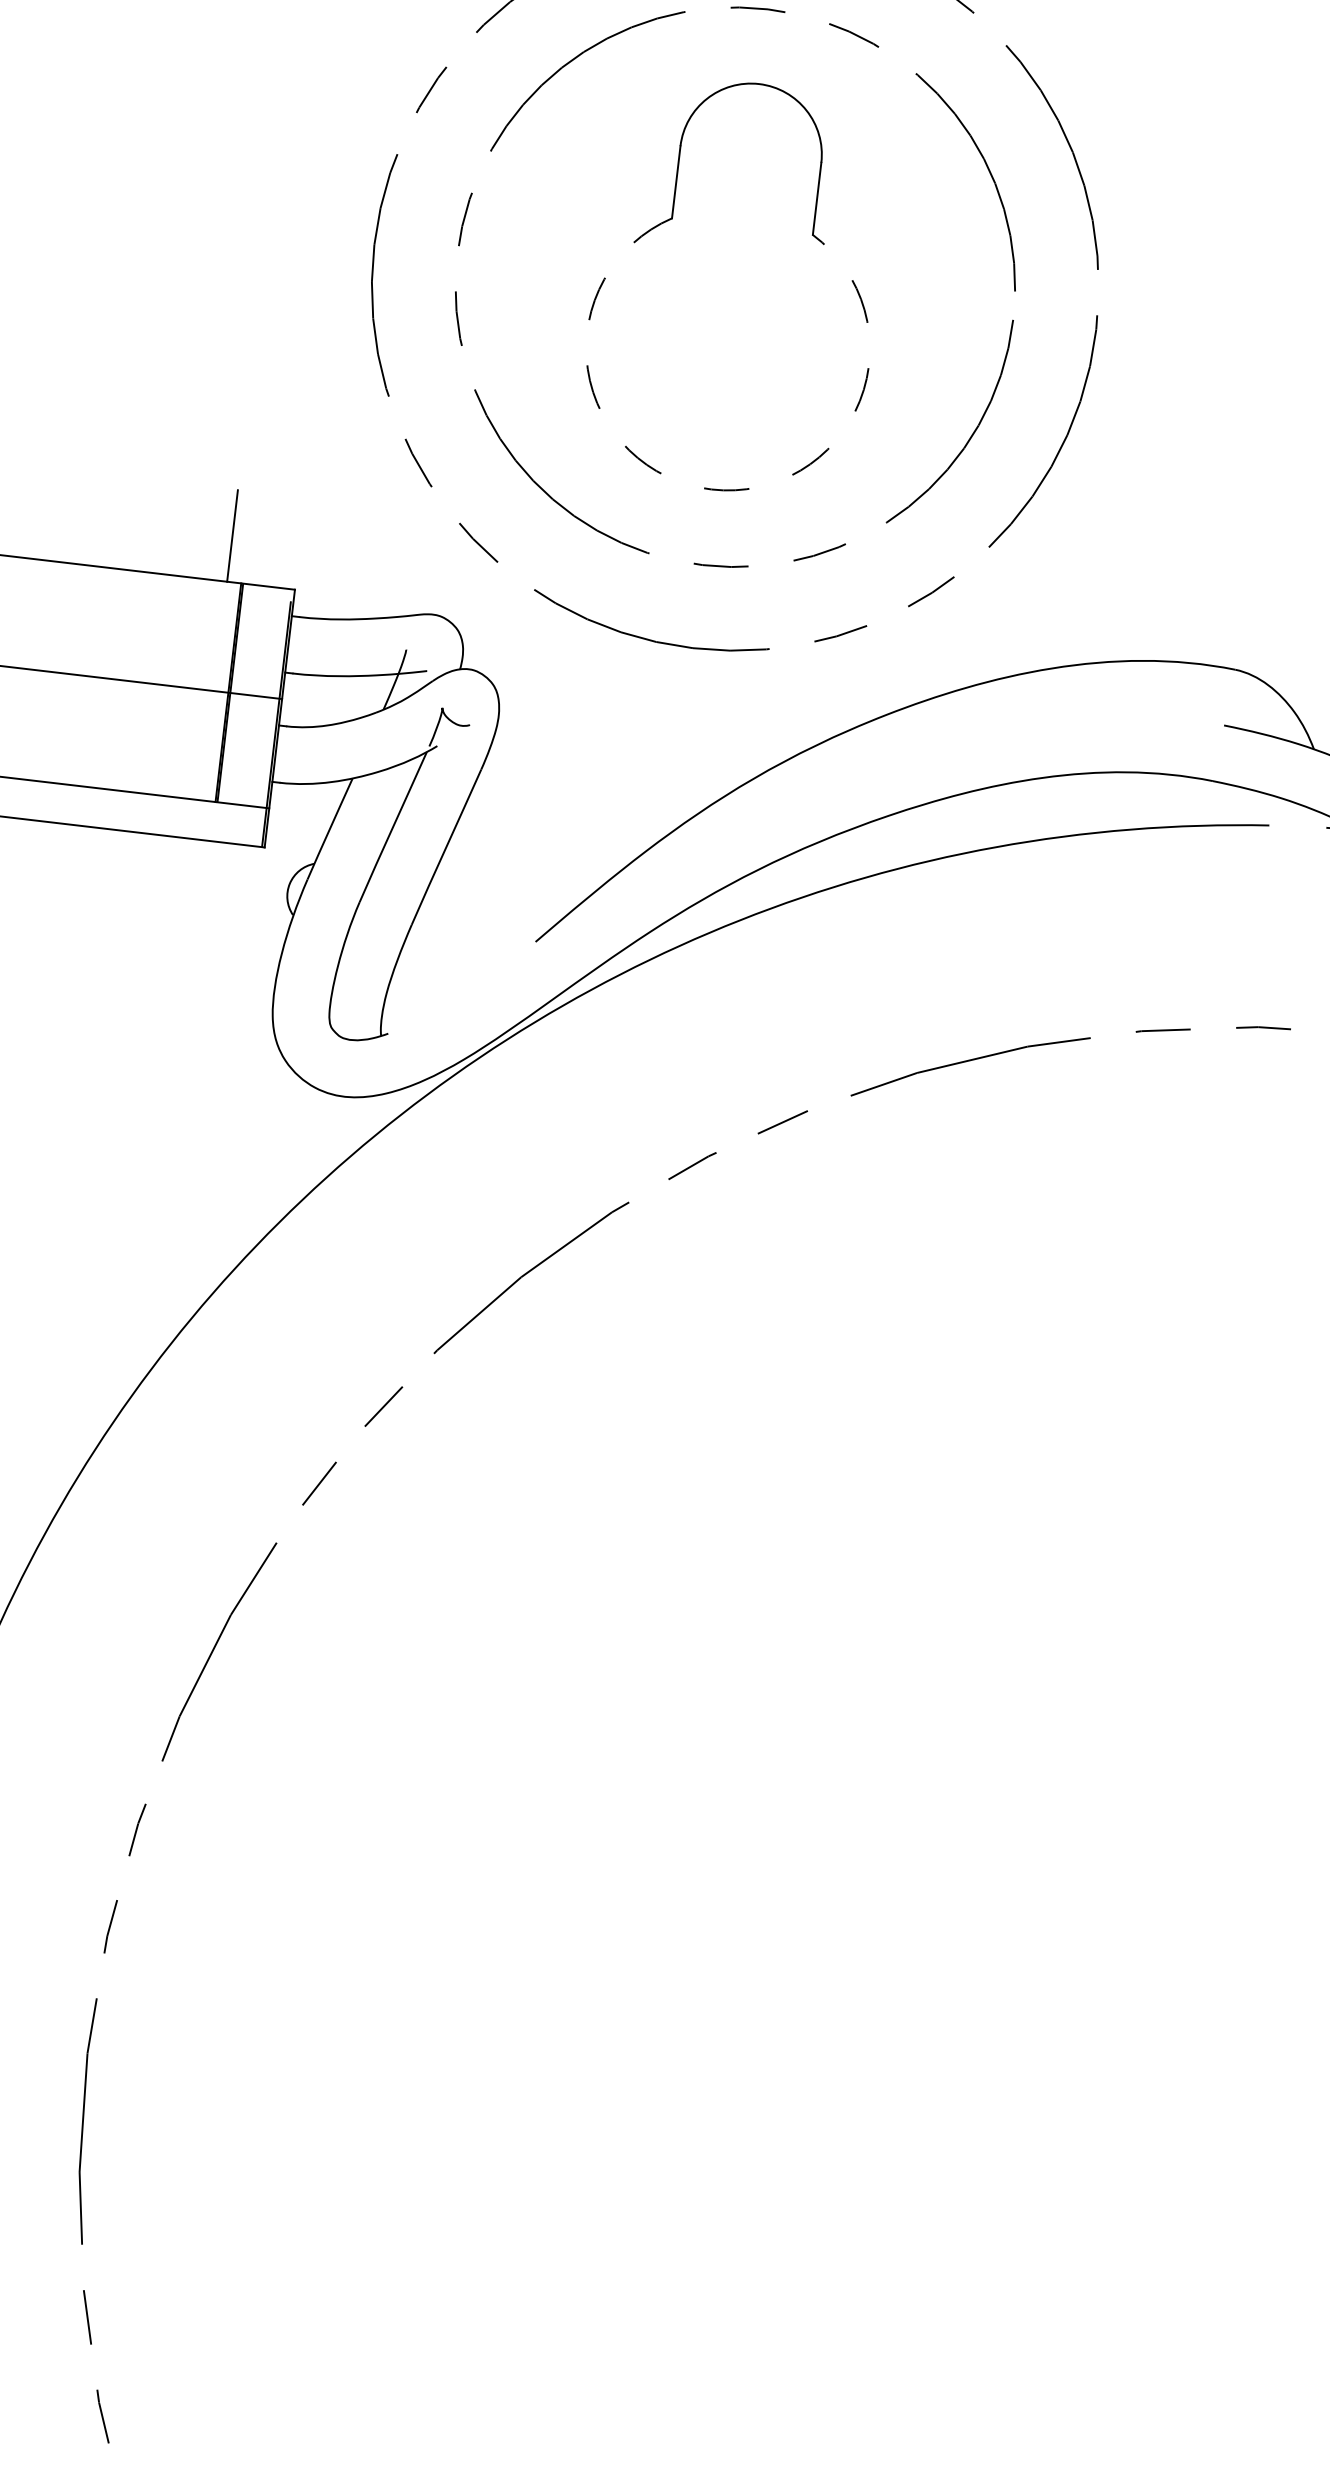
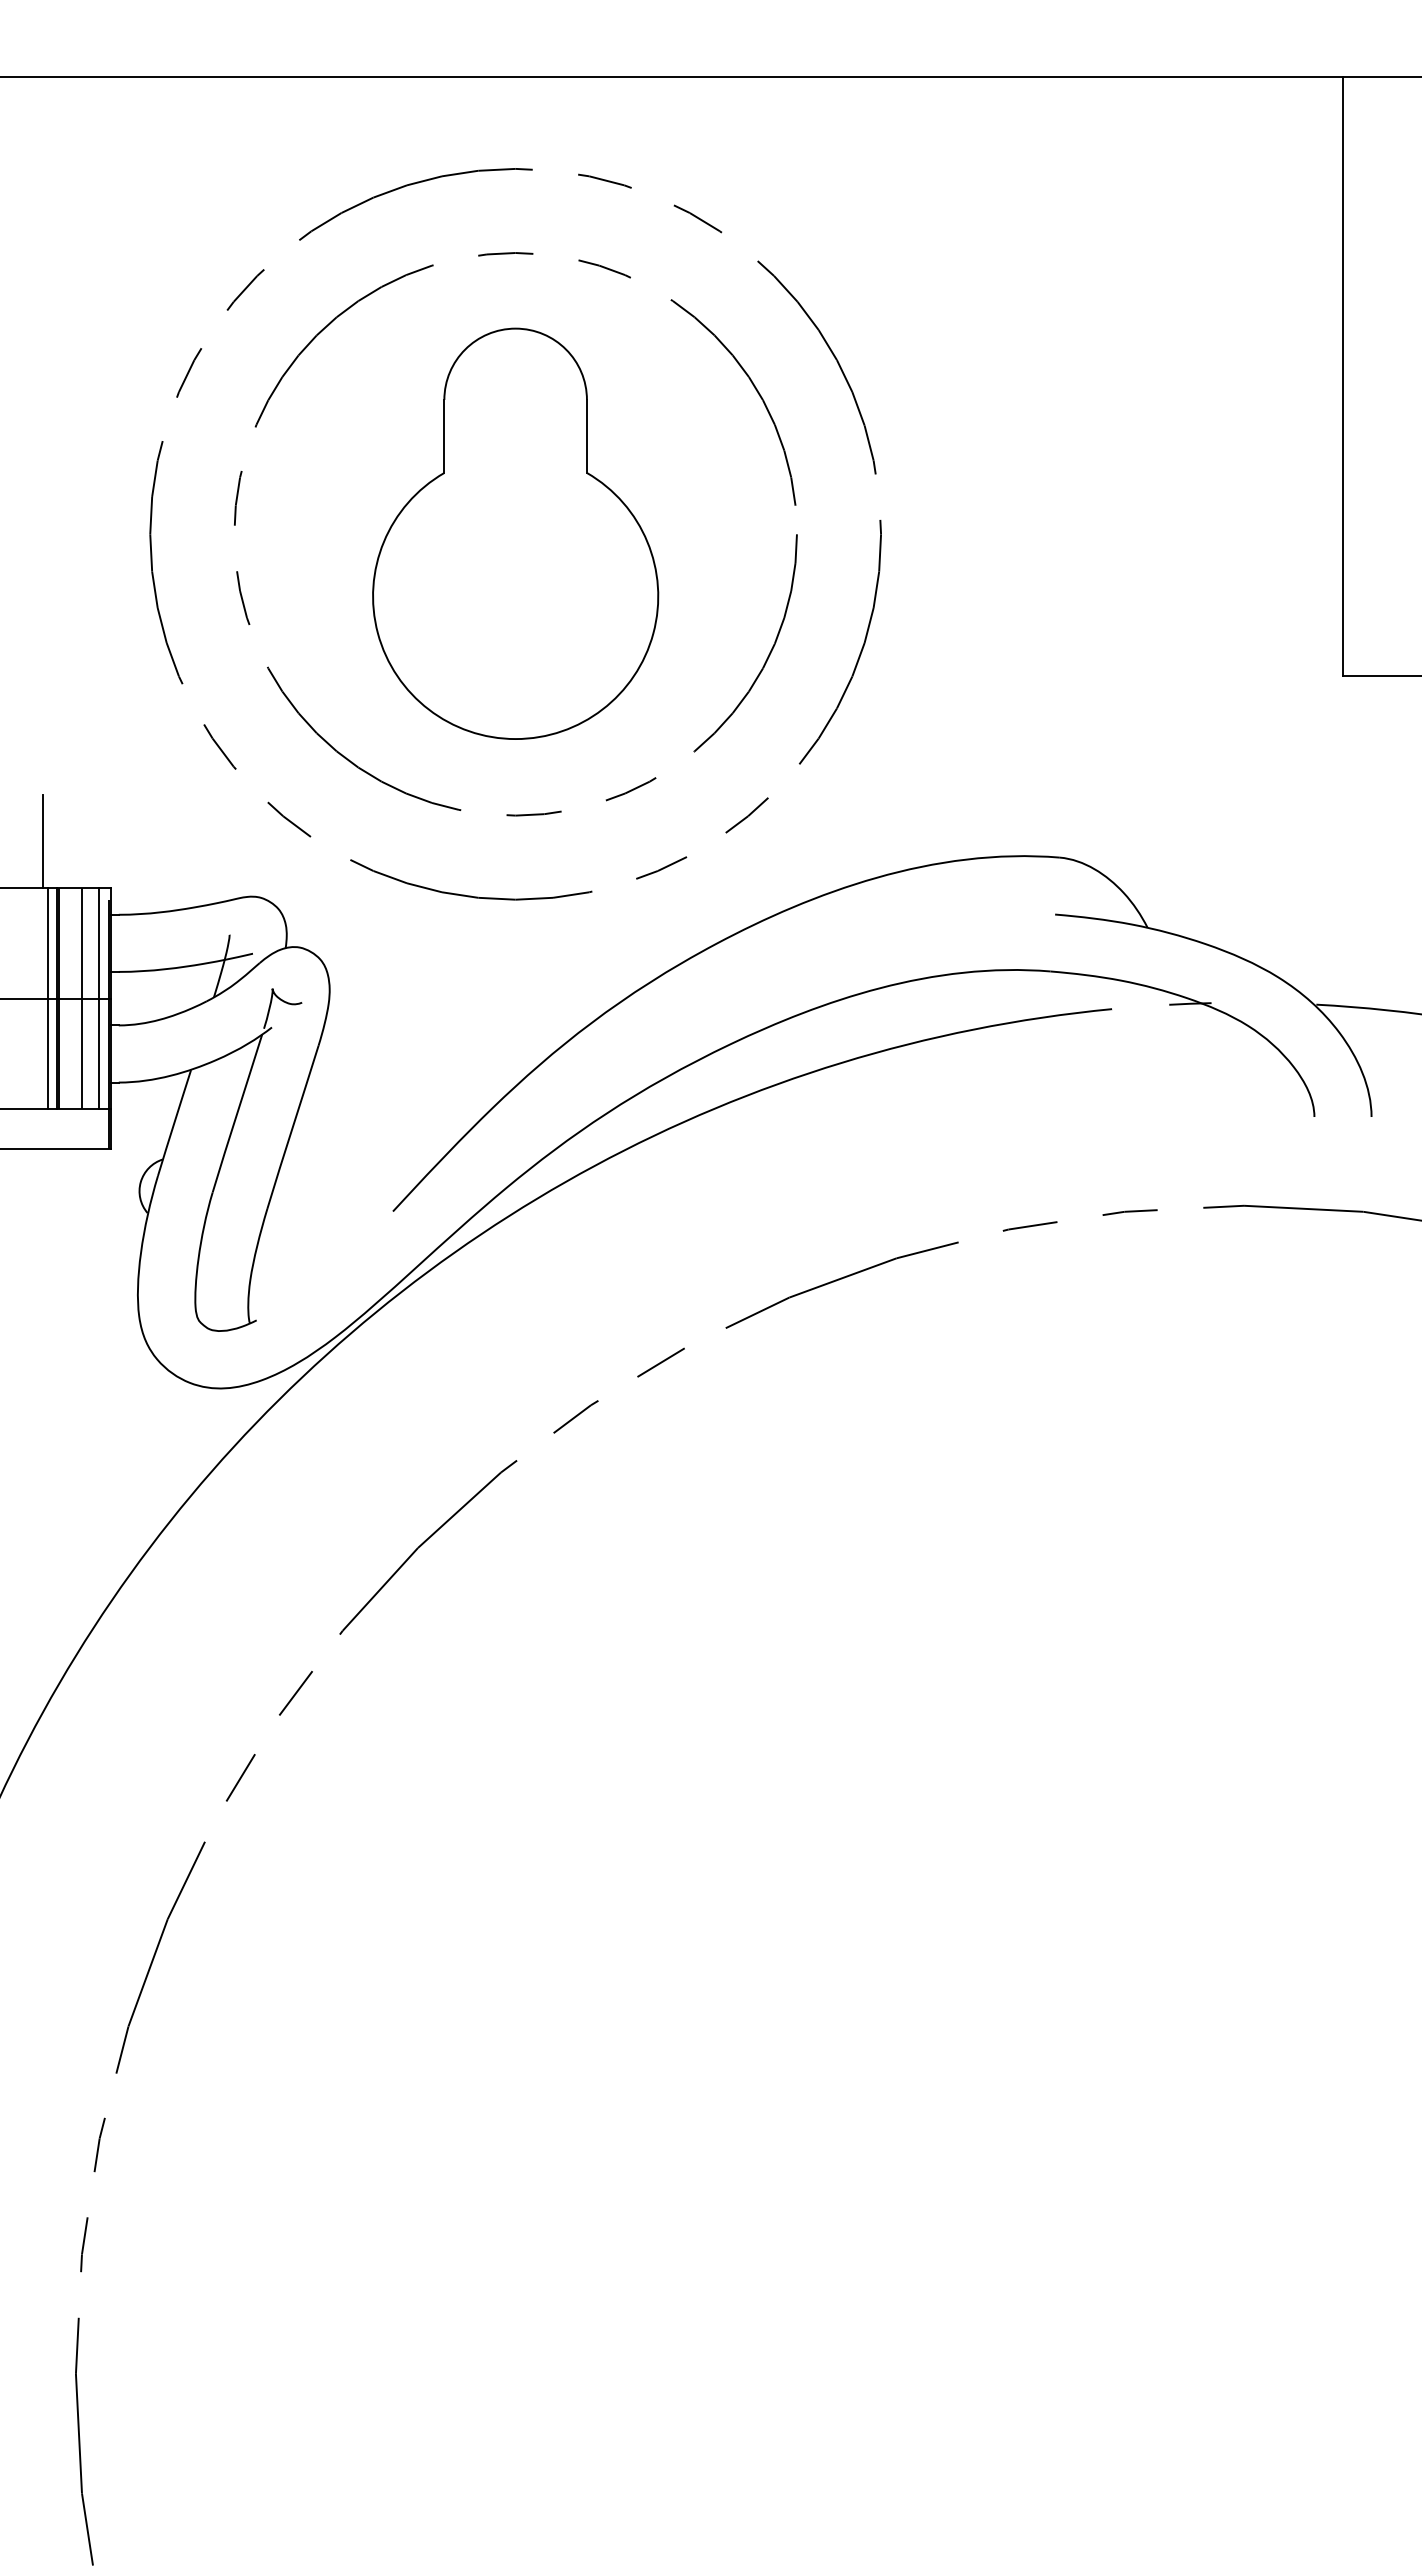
arc: (711, 489) -> (515, 739), dashed -> solid
line: (219, 691) -> (47, 998), added
line: (253, 695) -> (82, 998), added
line: (270, 697) -> (99, 998), added

